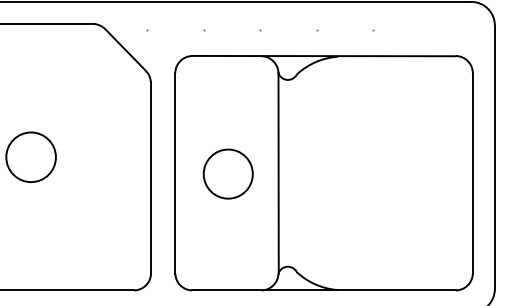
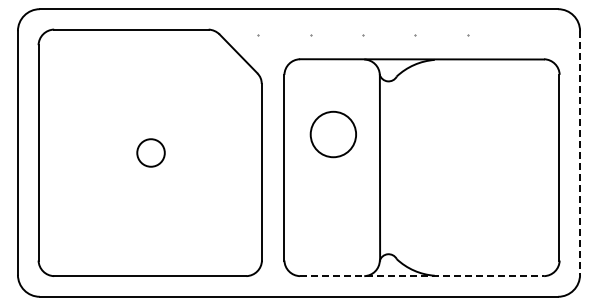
circle: (31, 156) -> (151, 152), size x0.6
line: (495, 157) -> (580, 153), solid -> dashed
circle: (227, 174) -> (332, 134), moved
line: (324, 290) -> (422, 276), solid -> dashed

